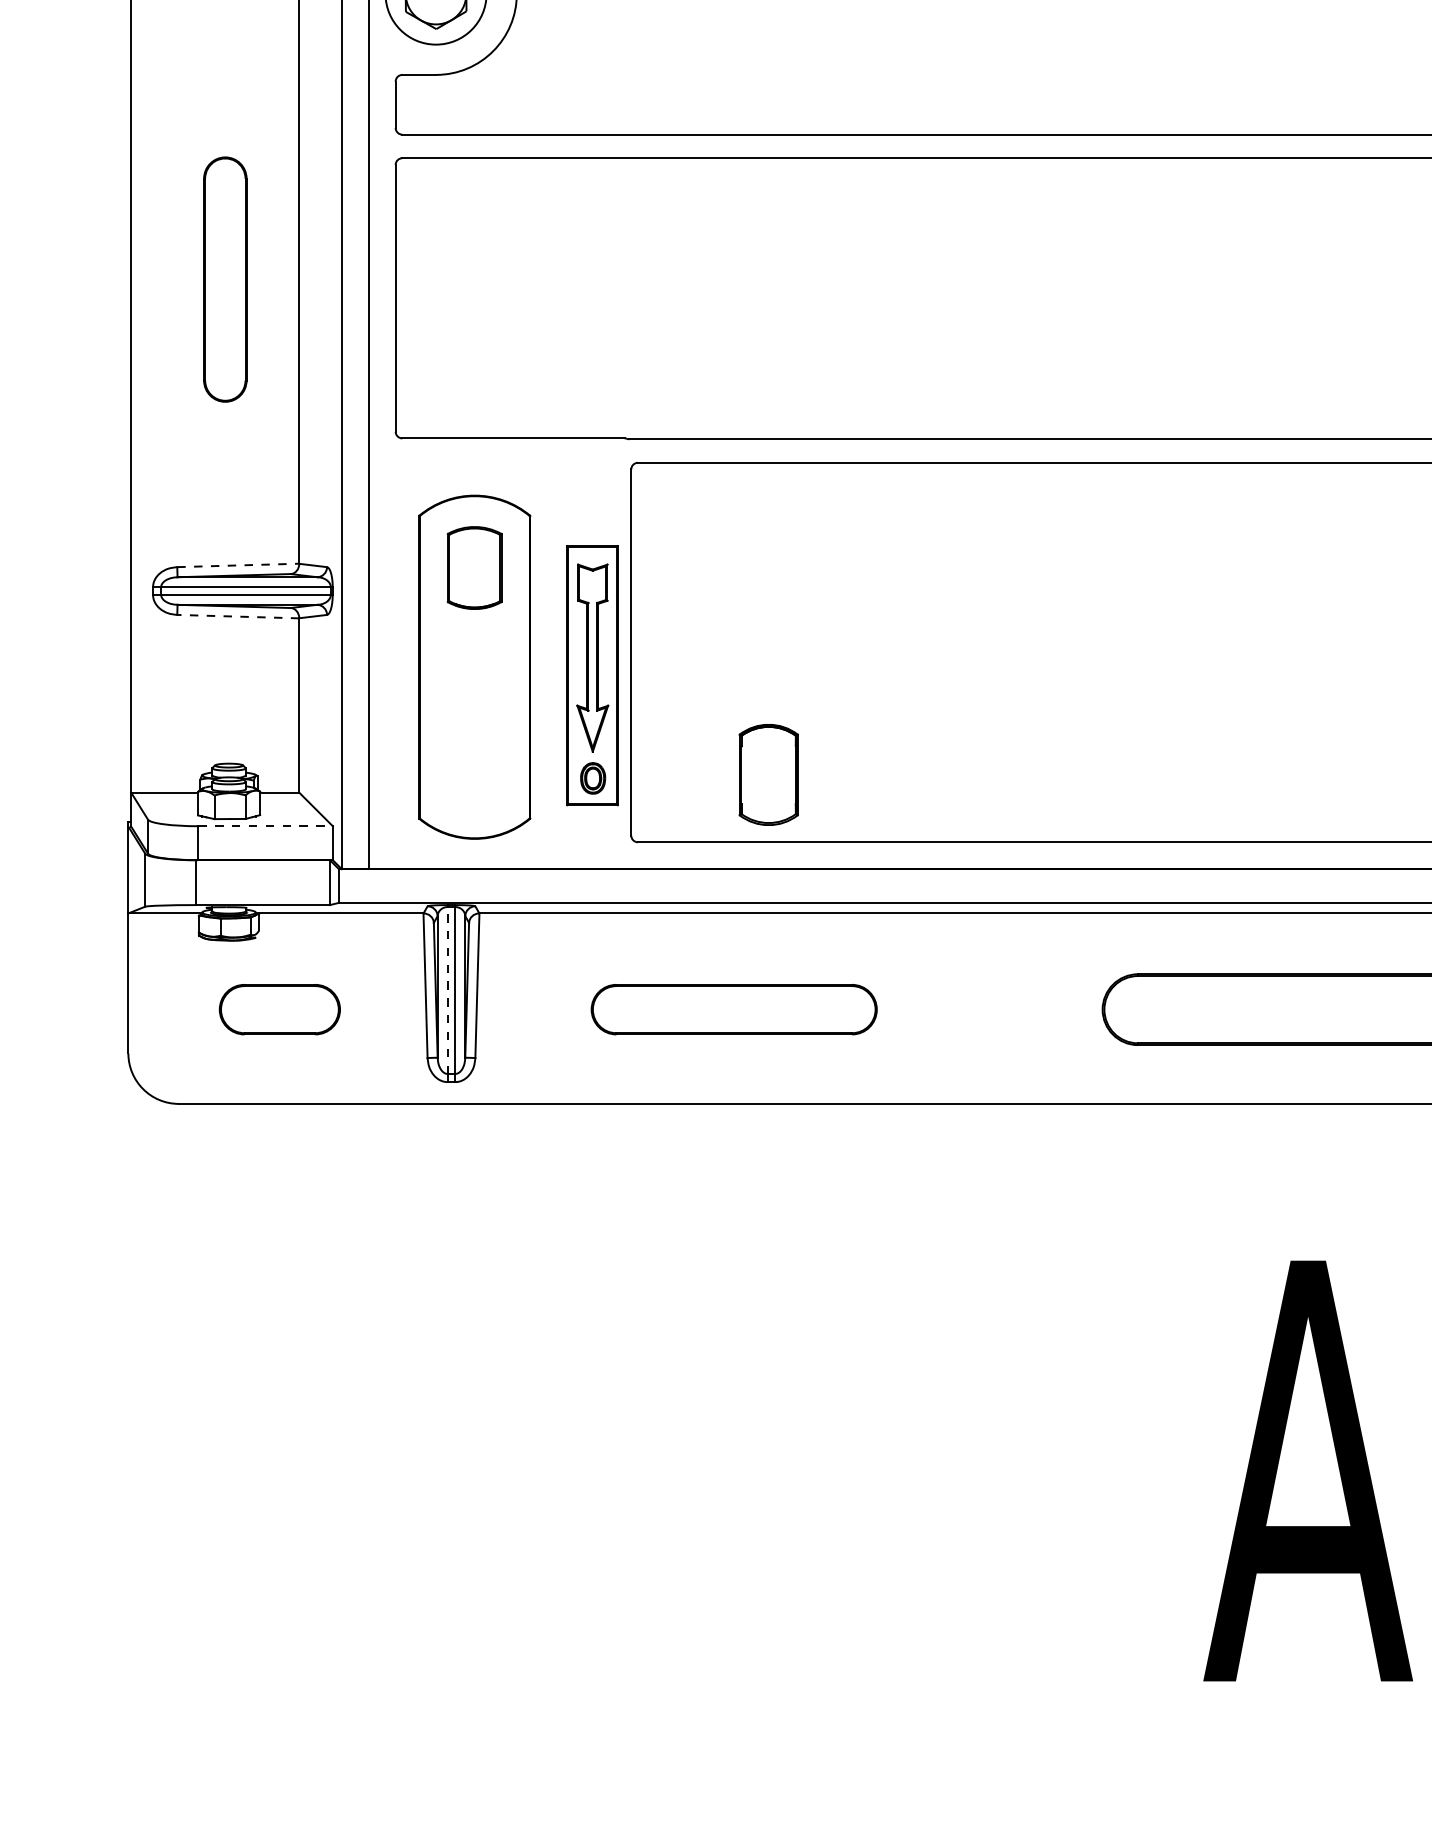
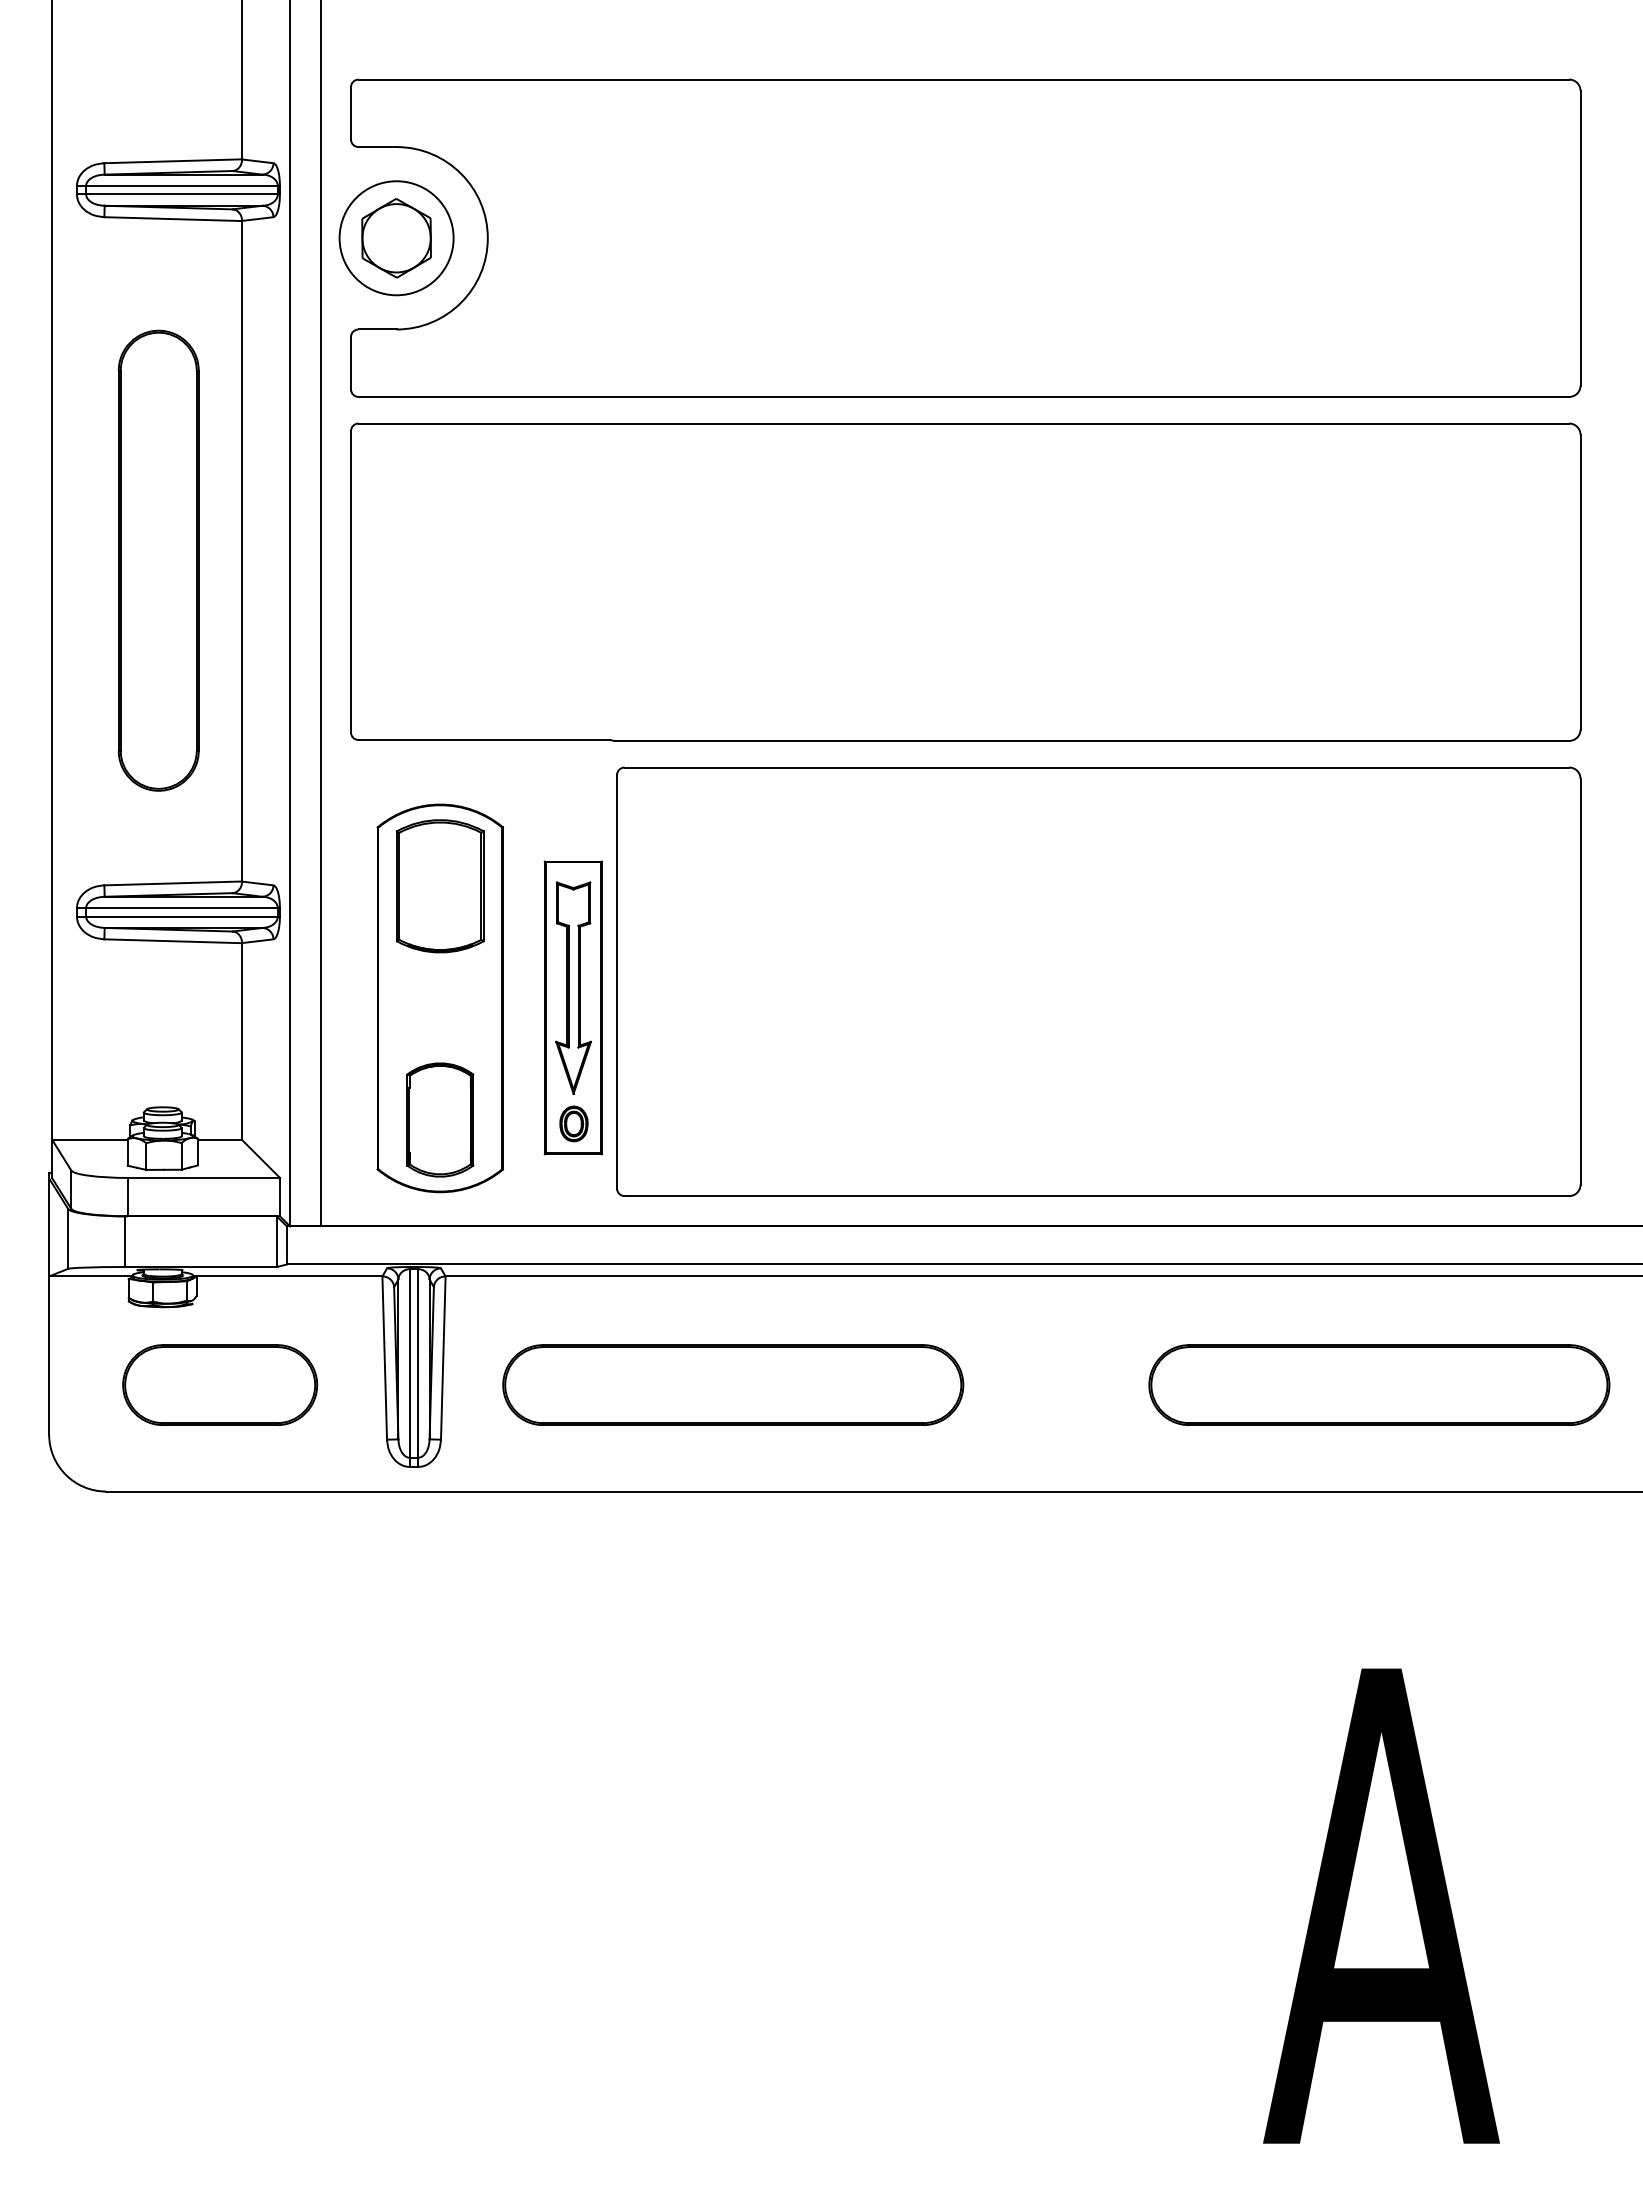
part: (225, 279) -> (158, 560), size x1.67
line: (238, 565) -> (173, 883), dashed -> solid
part: (474, 568) -> (439, 886), size x1.43
line: (238, 616) -> (173, 941), dashed -> solid
part: (768, 774) -> (440, 1119), moved
line: (265, 825) -> (204, 1177), dashed -> solid
line: (447, 989) -> (409, 1362), dashed -> solid
part: (280, 1009) -> (220, 1384), size x1.43
part: (734, 1009) -> (733, 1384), size x1.43

